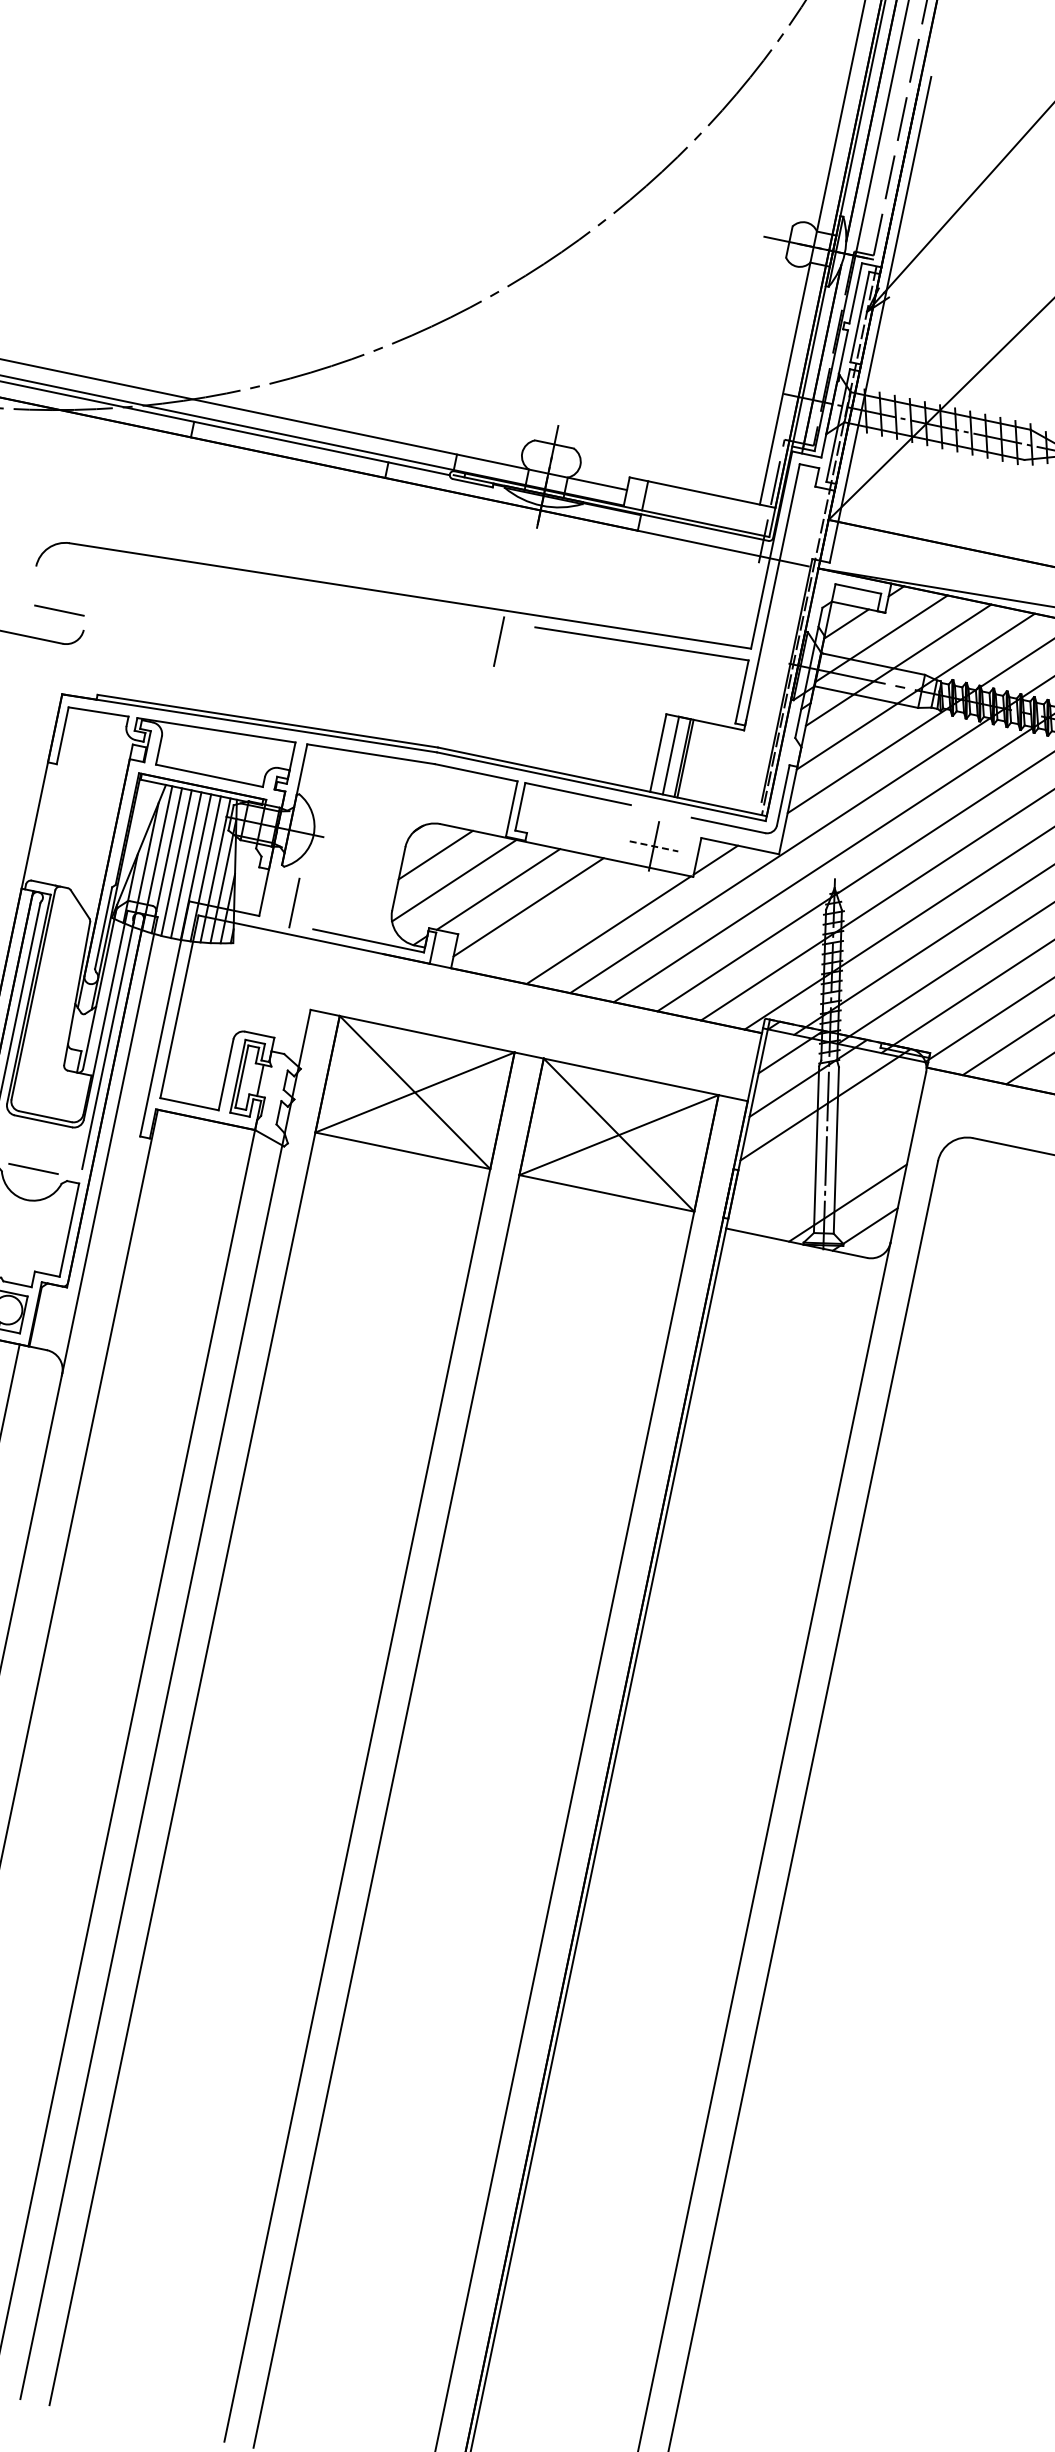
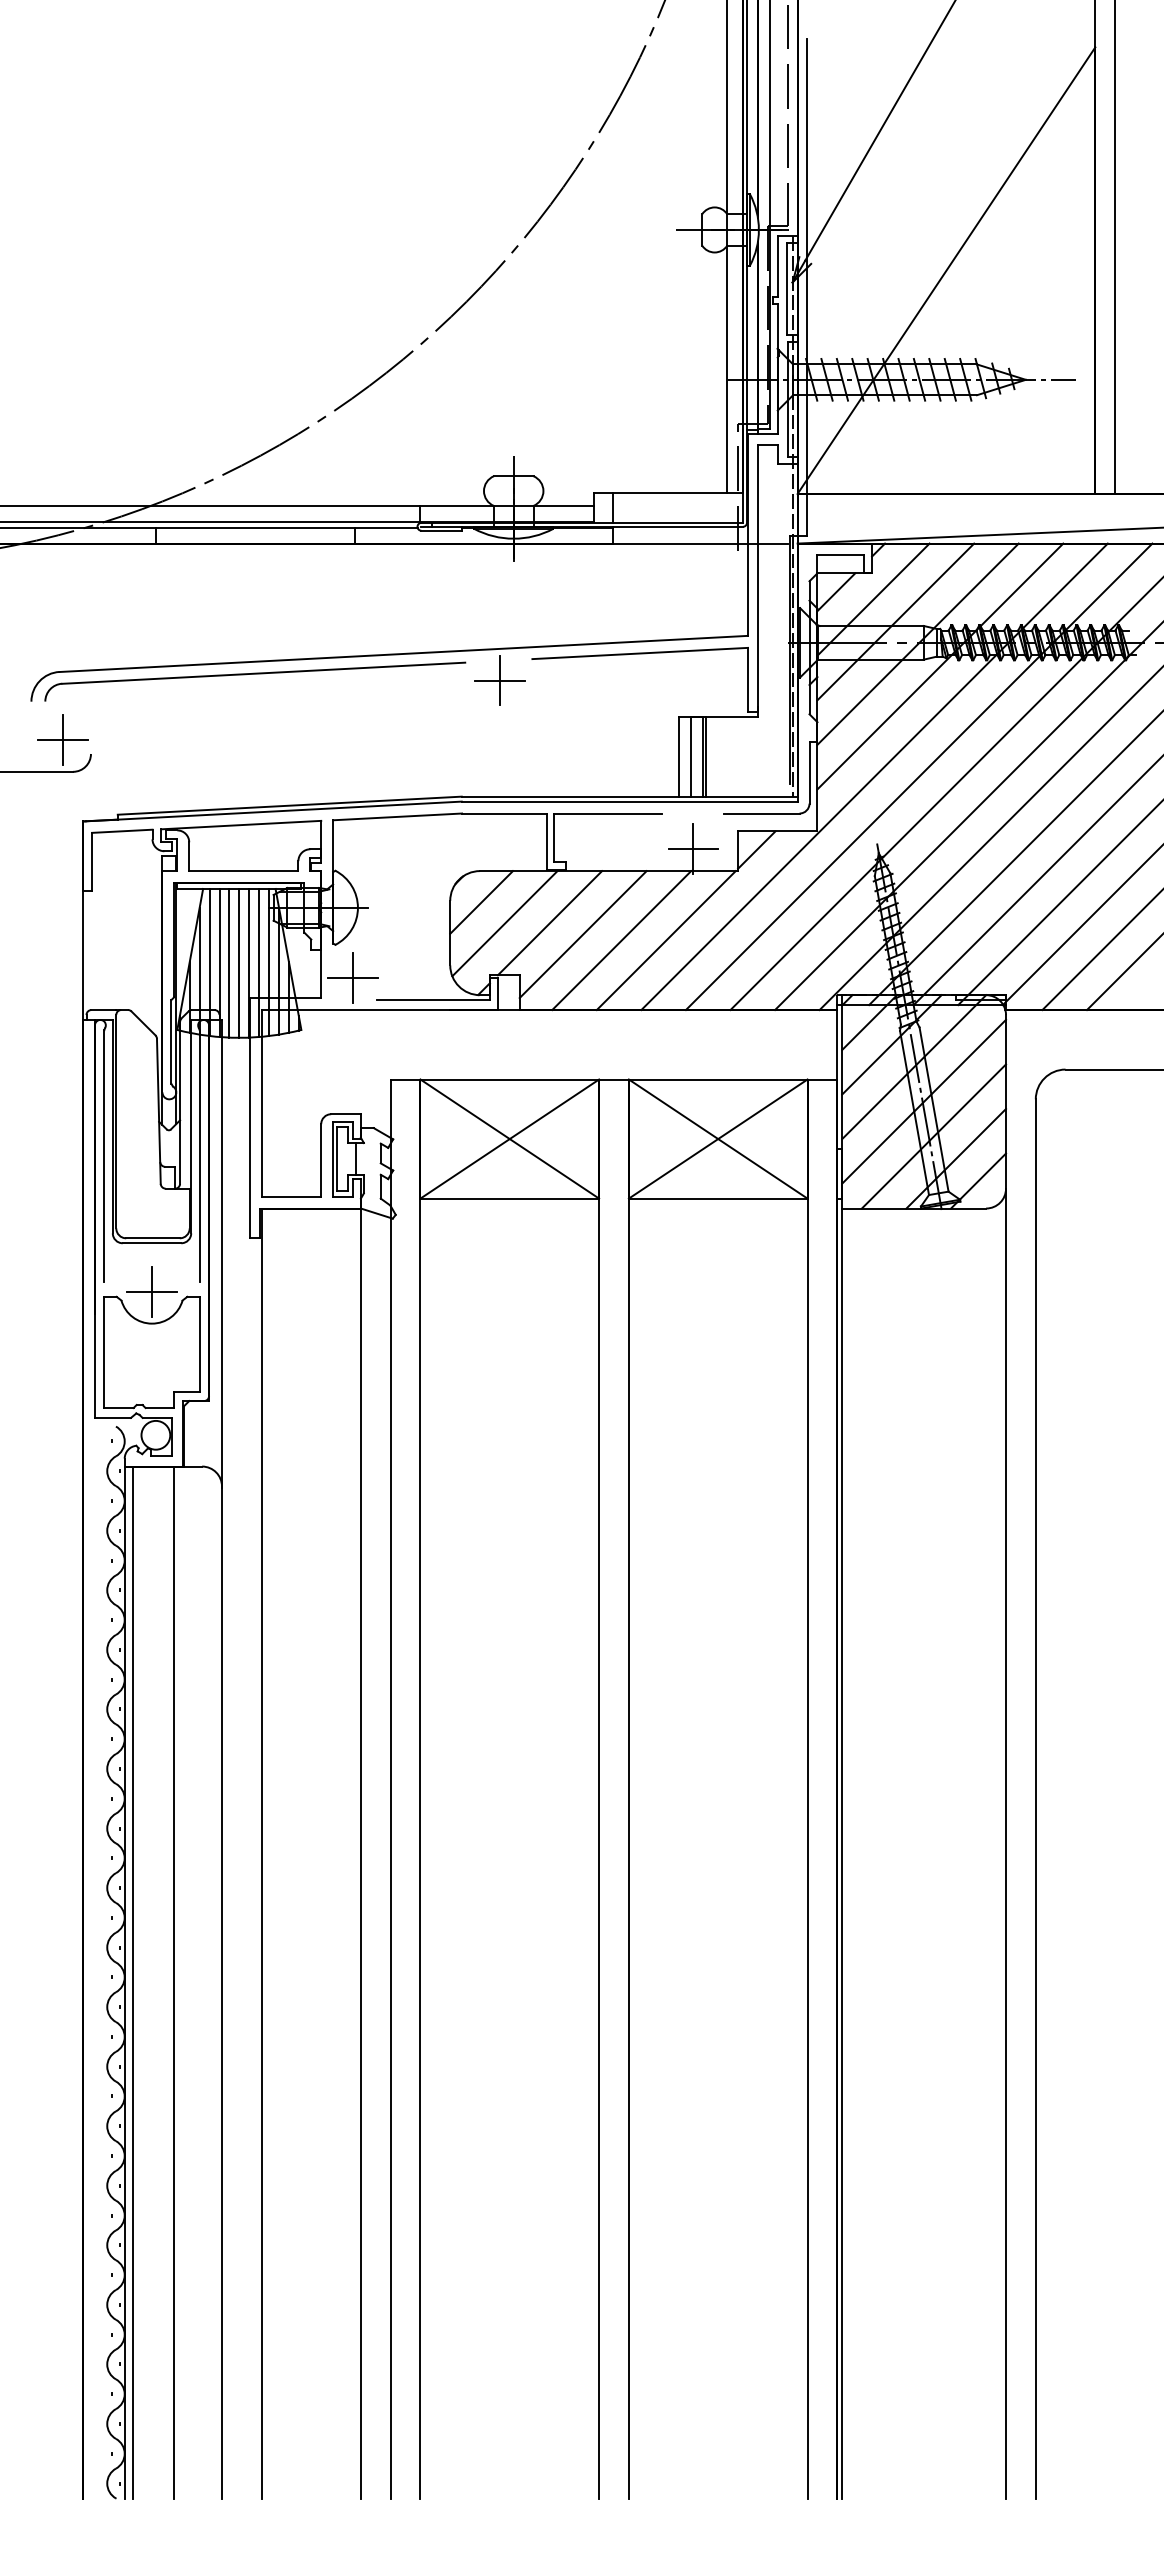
part: (261, 585) -> (255, 674), added
line: (59, 610) -> (63, 739), added
line: (498, 641) -> (499, 680), added
line: (654, 846) -> (693, 849), dashed -> solid
line: (293, 903) -> (352, 978), added
line: (564, 920) -> (621, 940), added
line: (828, 1140) -> (924, 1101), added
line: (34, 1168) -> (152, 1291), added
line: (830, 1176) -> (933, 1136), added

